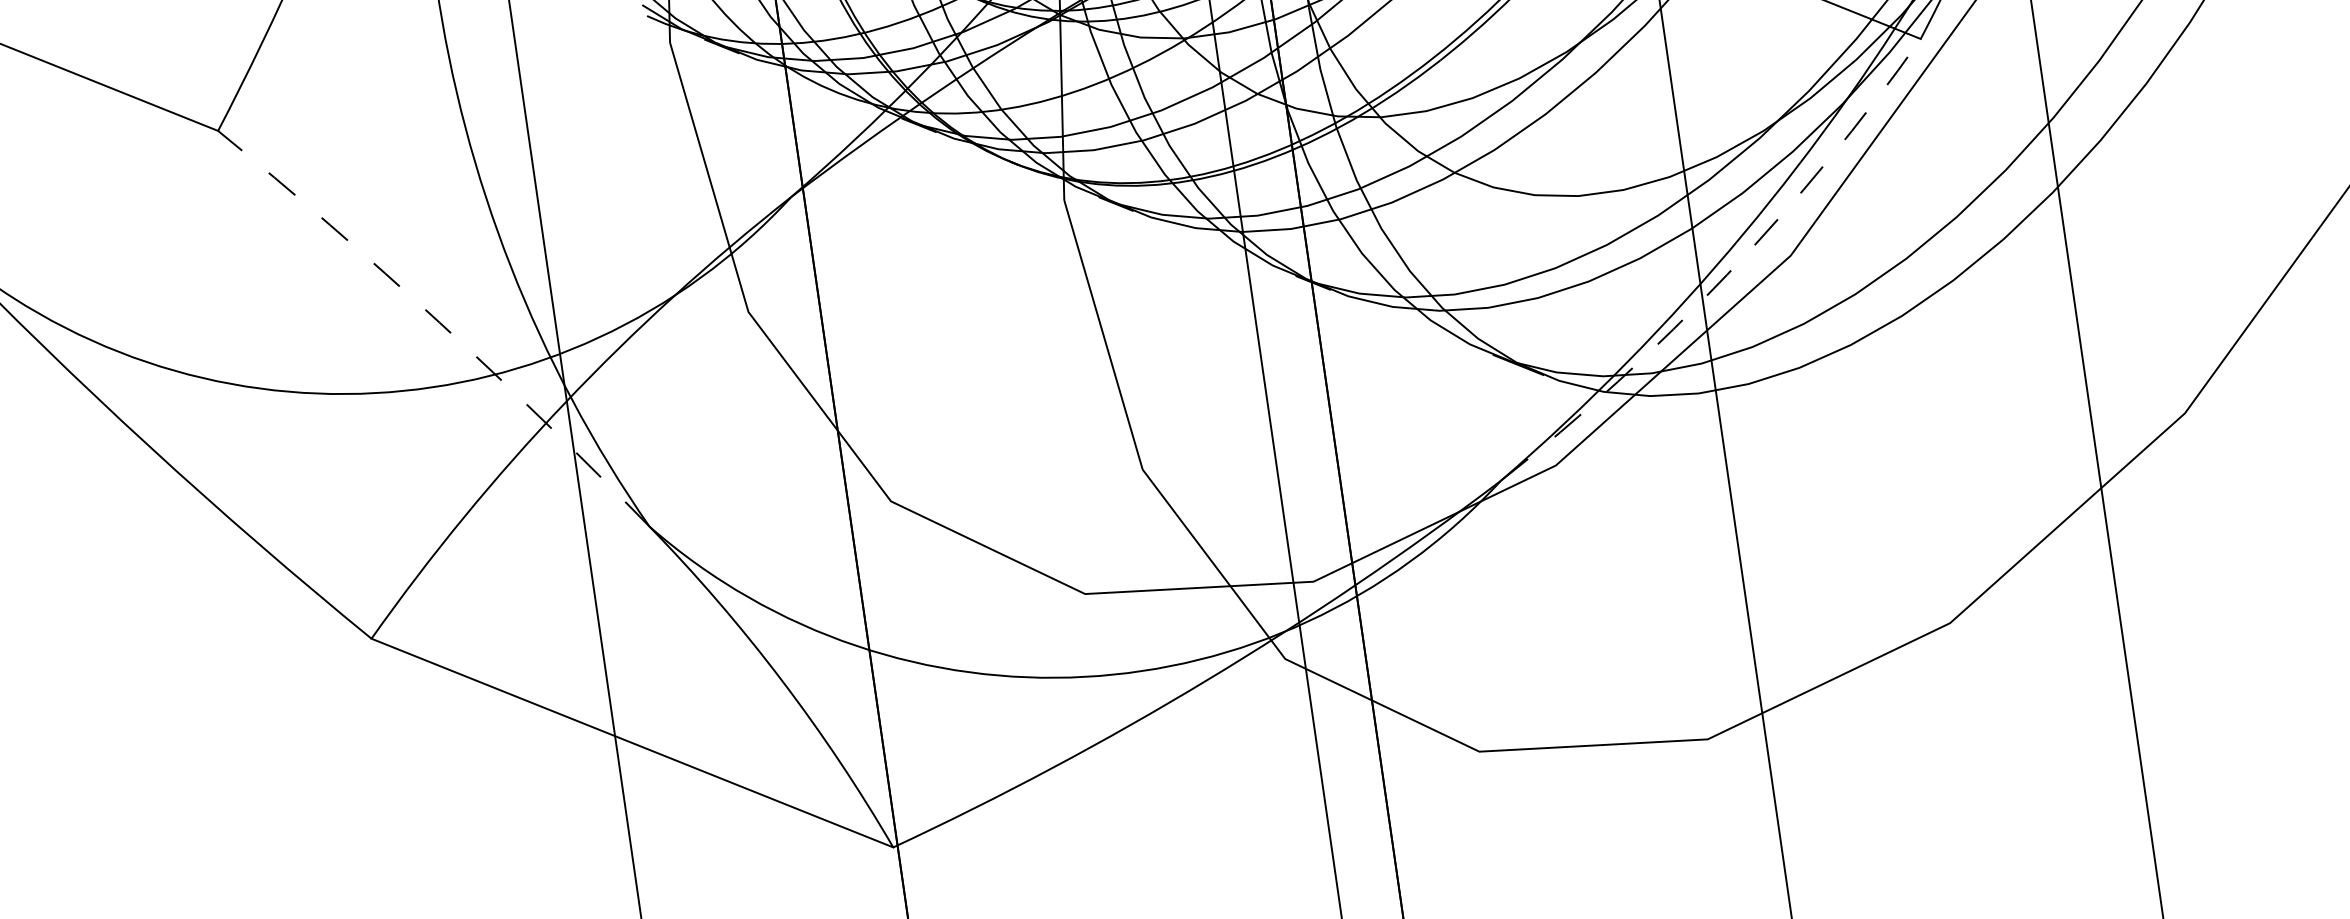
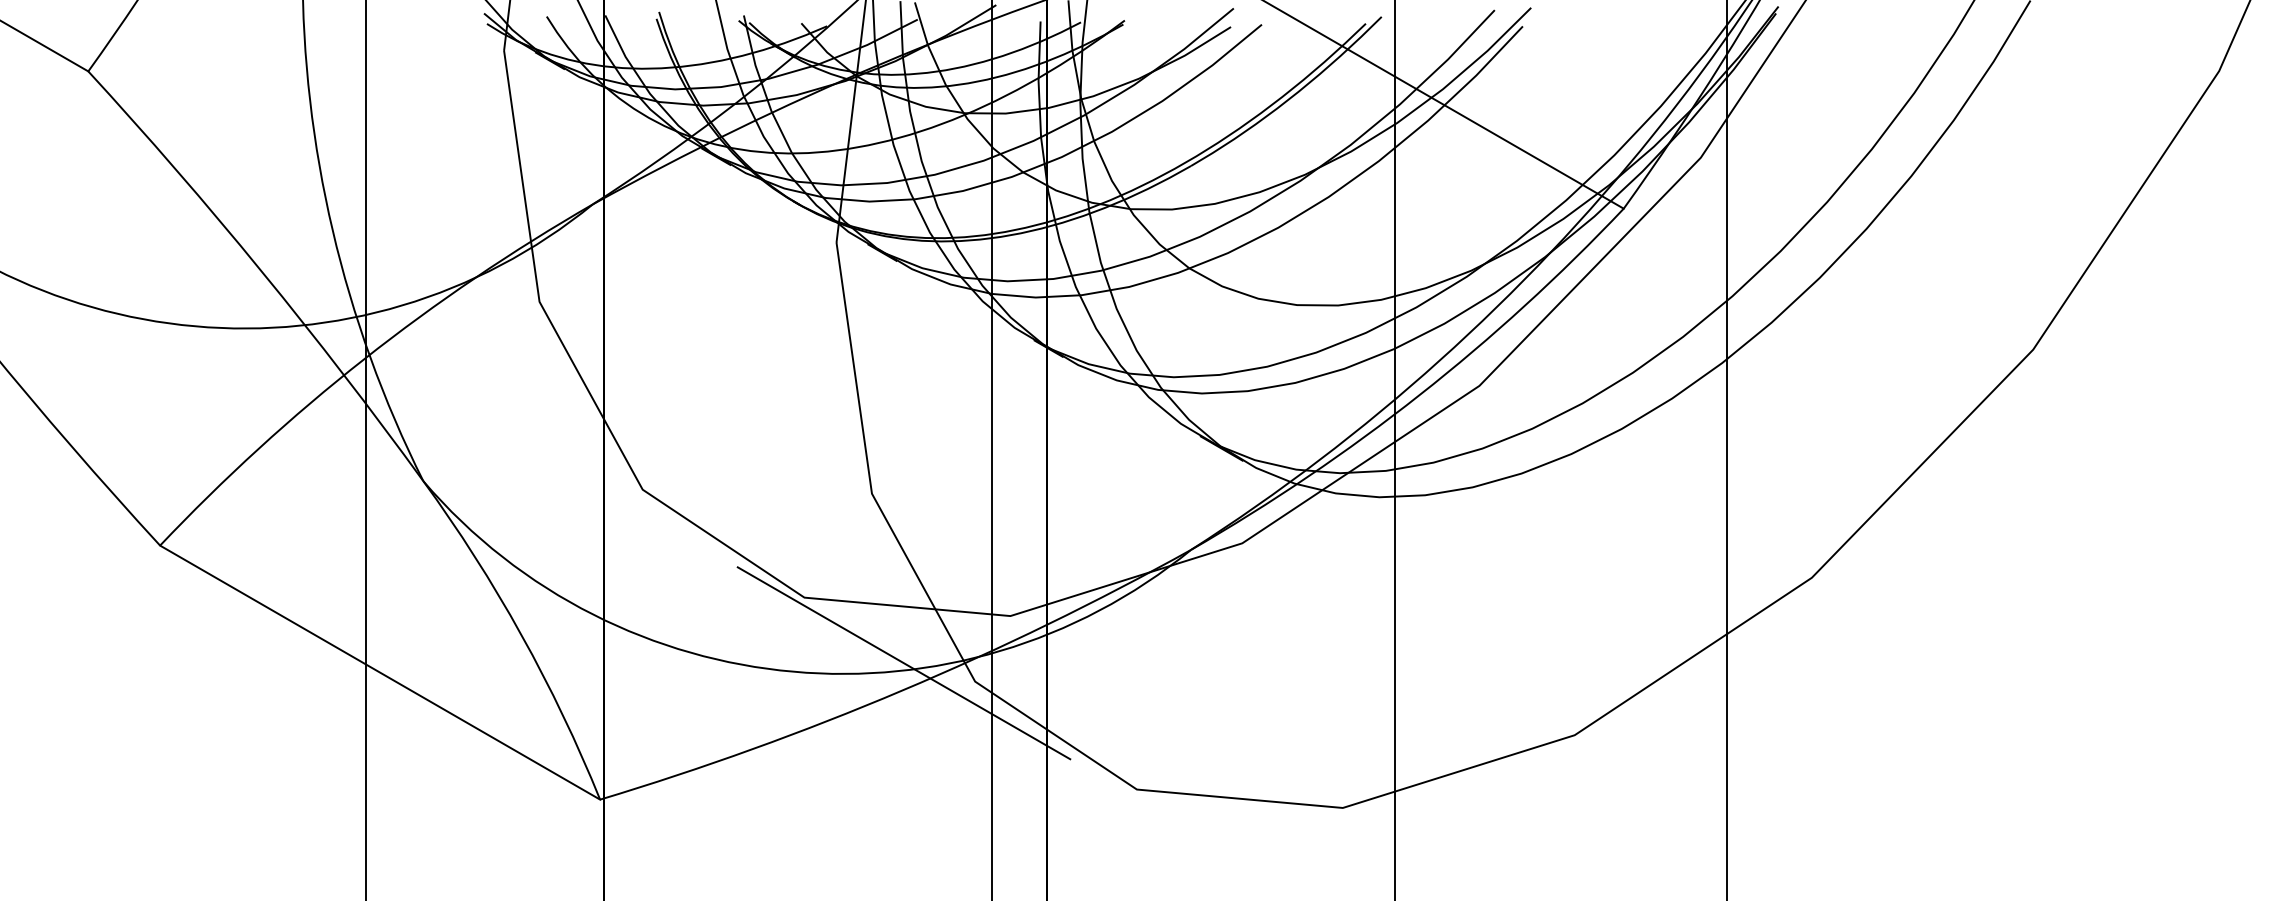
arc: (1726, 274) -> (1419, 394), dashed -> solid
arc: (439, 322) -> (261, 271), dashed -> solid
line: (1203, 650) -> (903, 663), added

